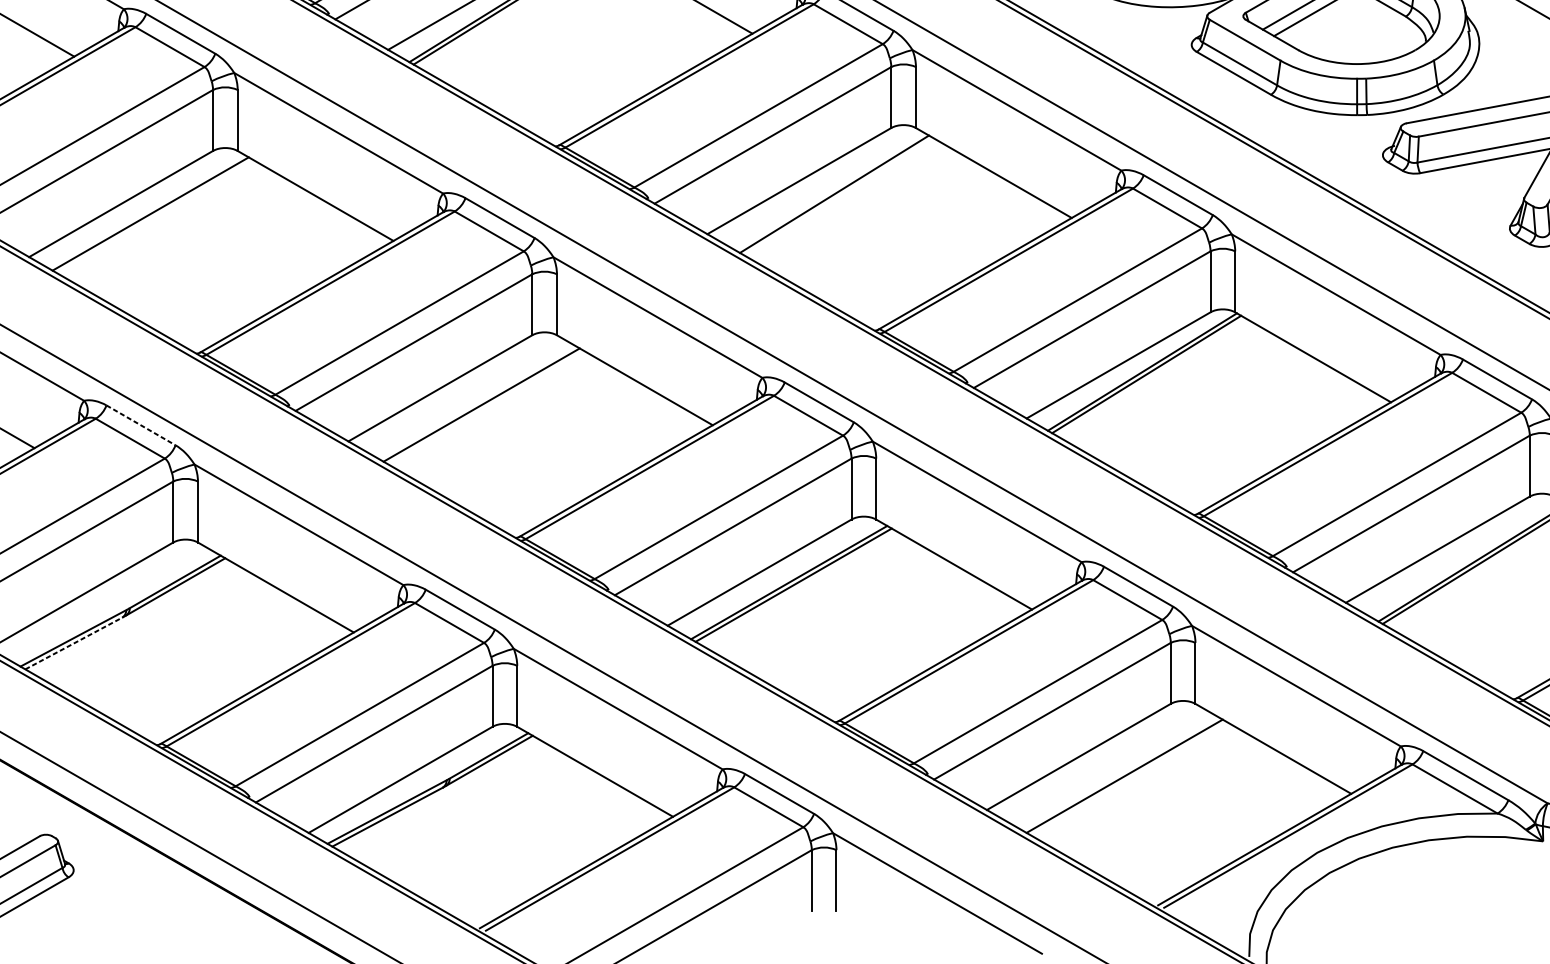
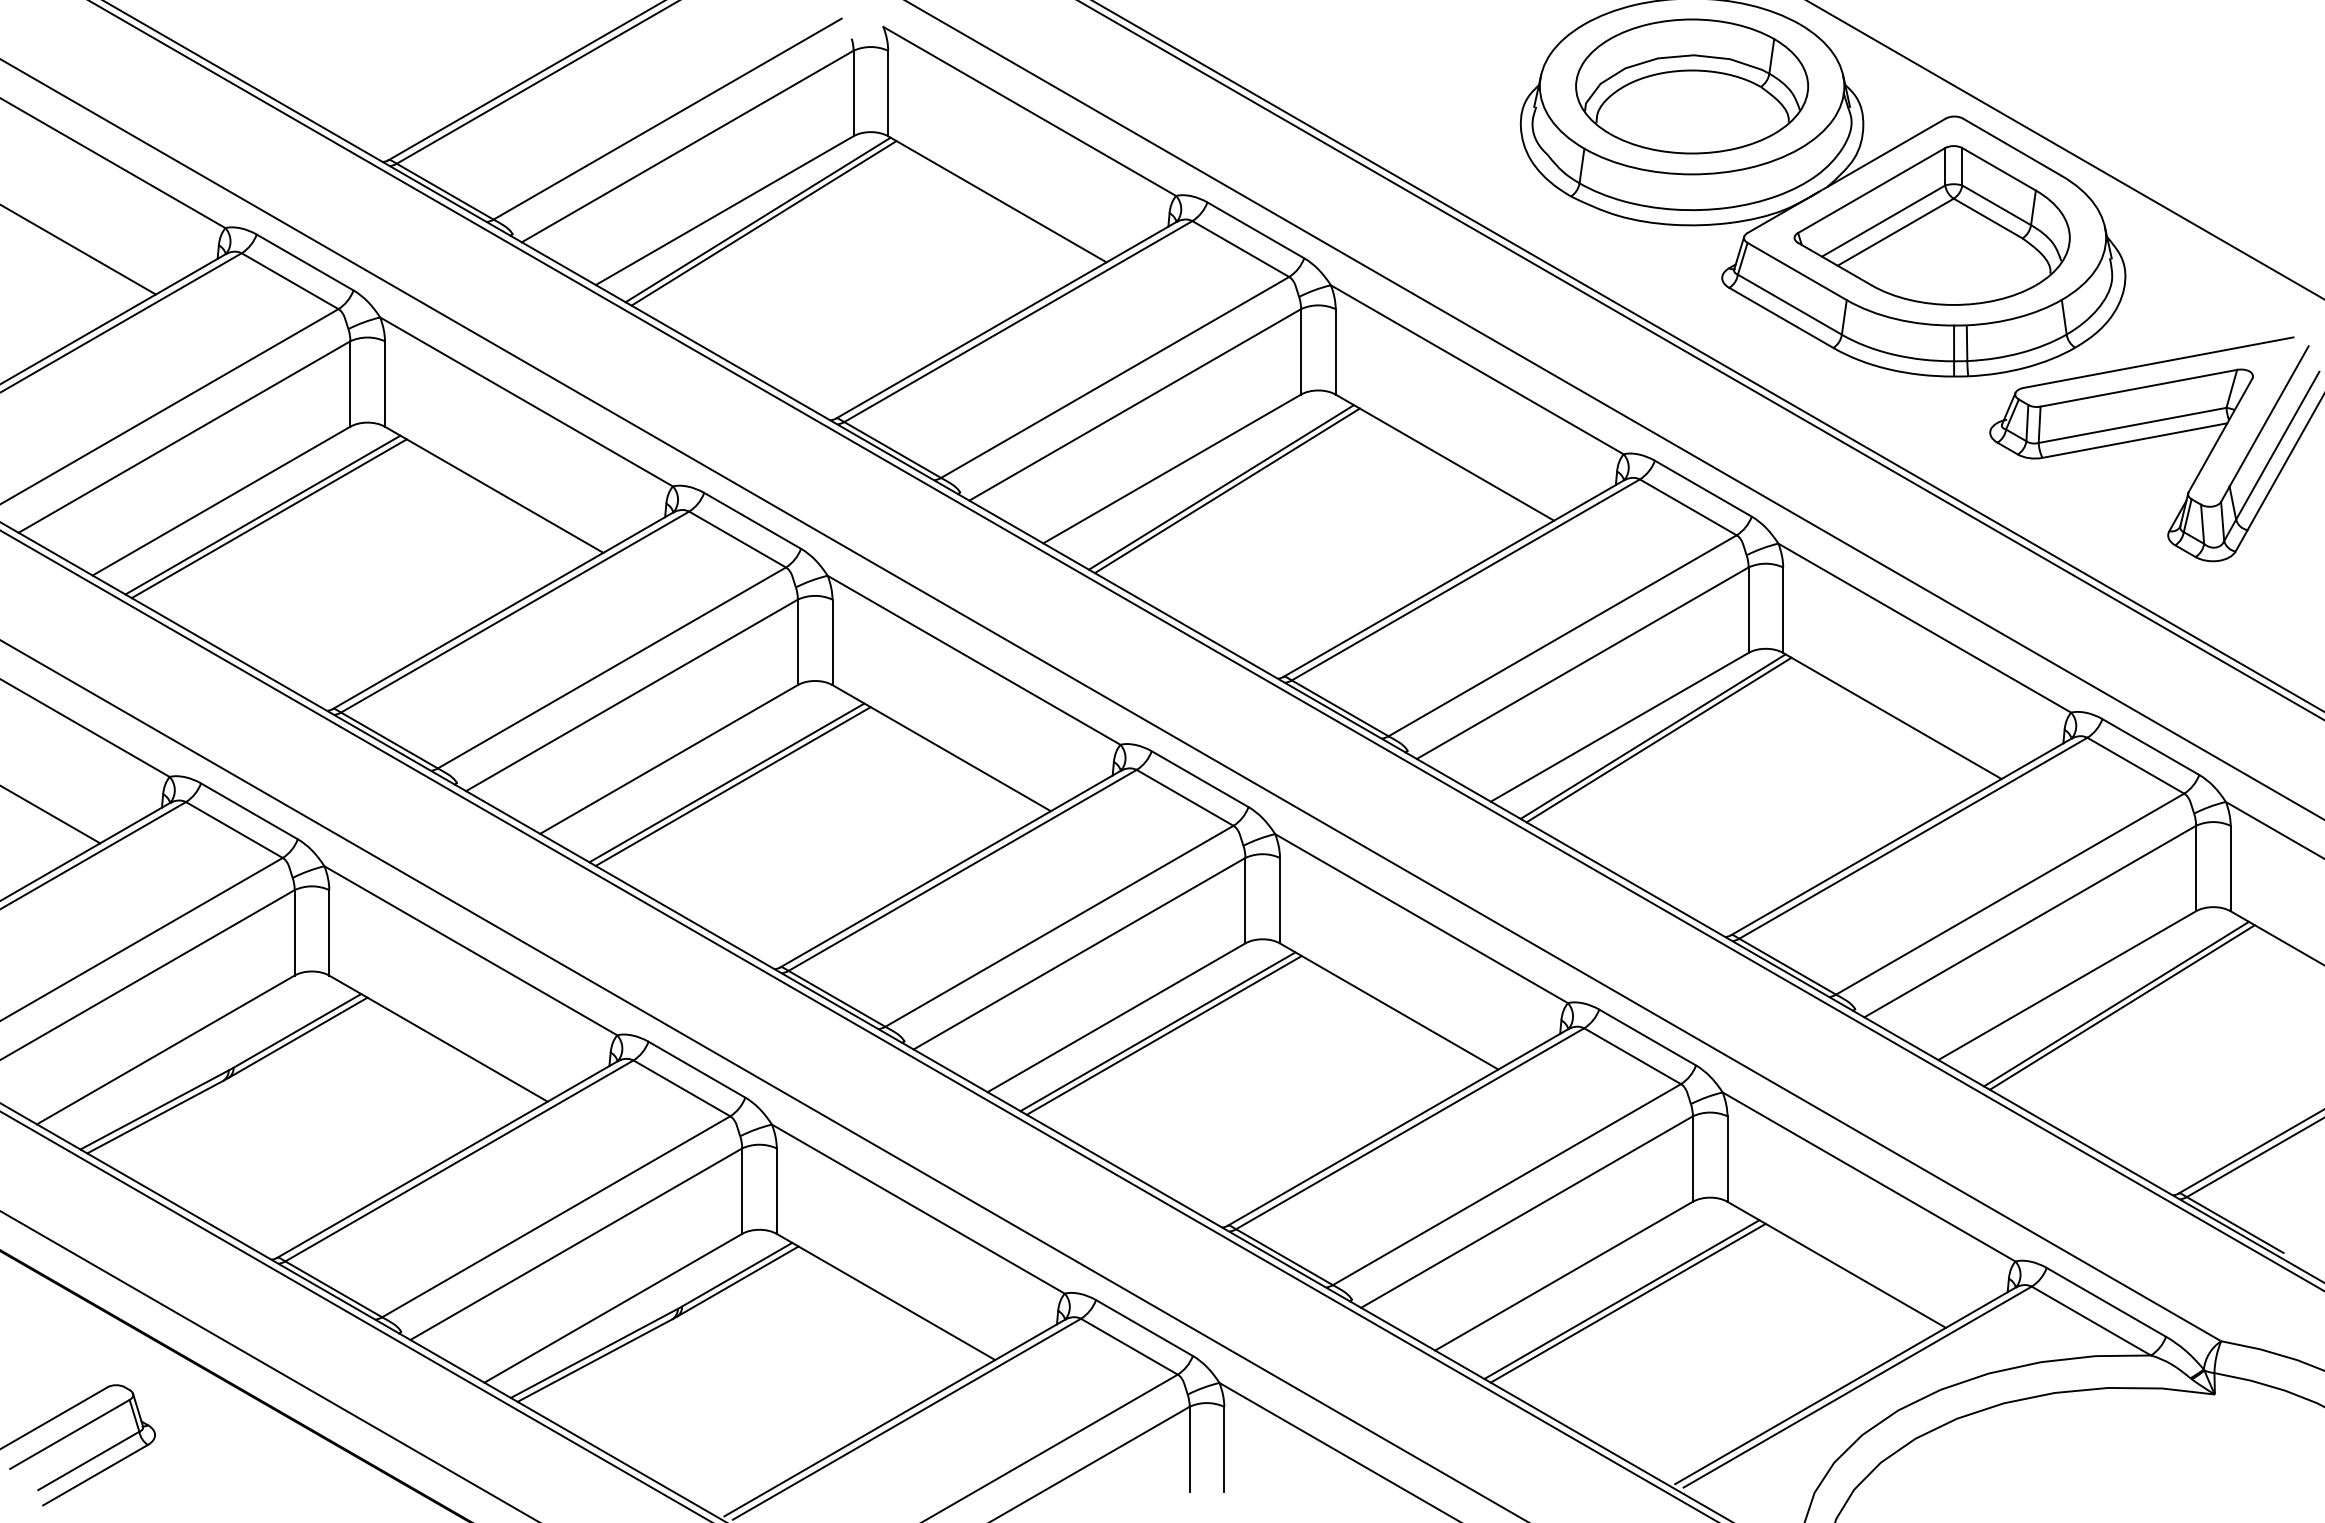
line: (838, 196) -> (1226, 490), added
line: (154, 216) -> (268, 518), added
line: (485, 407) -> (732, 786), added
line: (141, 425) -> (249, 811), dashed -> solid
line: (74, 643) -> (155, 1117), dashed -> solid
line: (1119, 773) -> (1621, 1299), added

